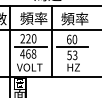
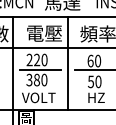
text: (33, 18) -> (43, 33), 頻率 -> 電壓
text: (28, 53) -> (37, 79), 468 -> 380
text: (75, 54) -> (98, 80), 53 -> 50

